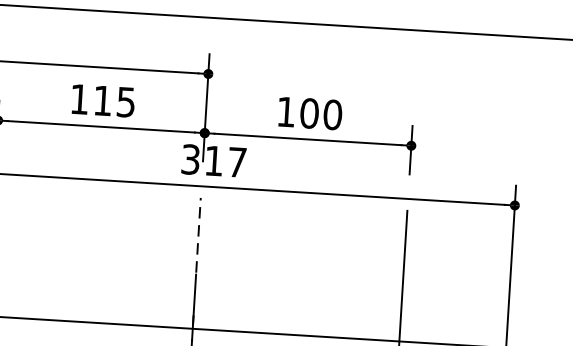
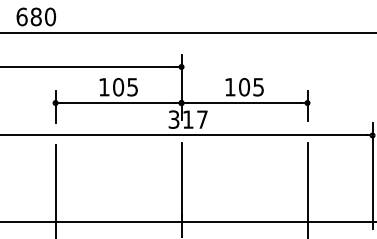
text: (102, 101) -> (118, 87), 115 -> 105
text: (332, 115) -> (258, 87), 100 -> 105
line: (198, 235) -> (181, 165), dashed -> solid

